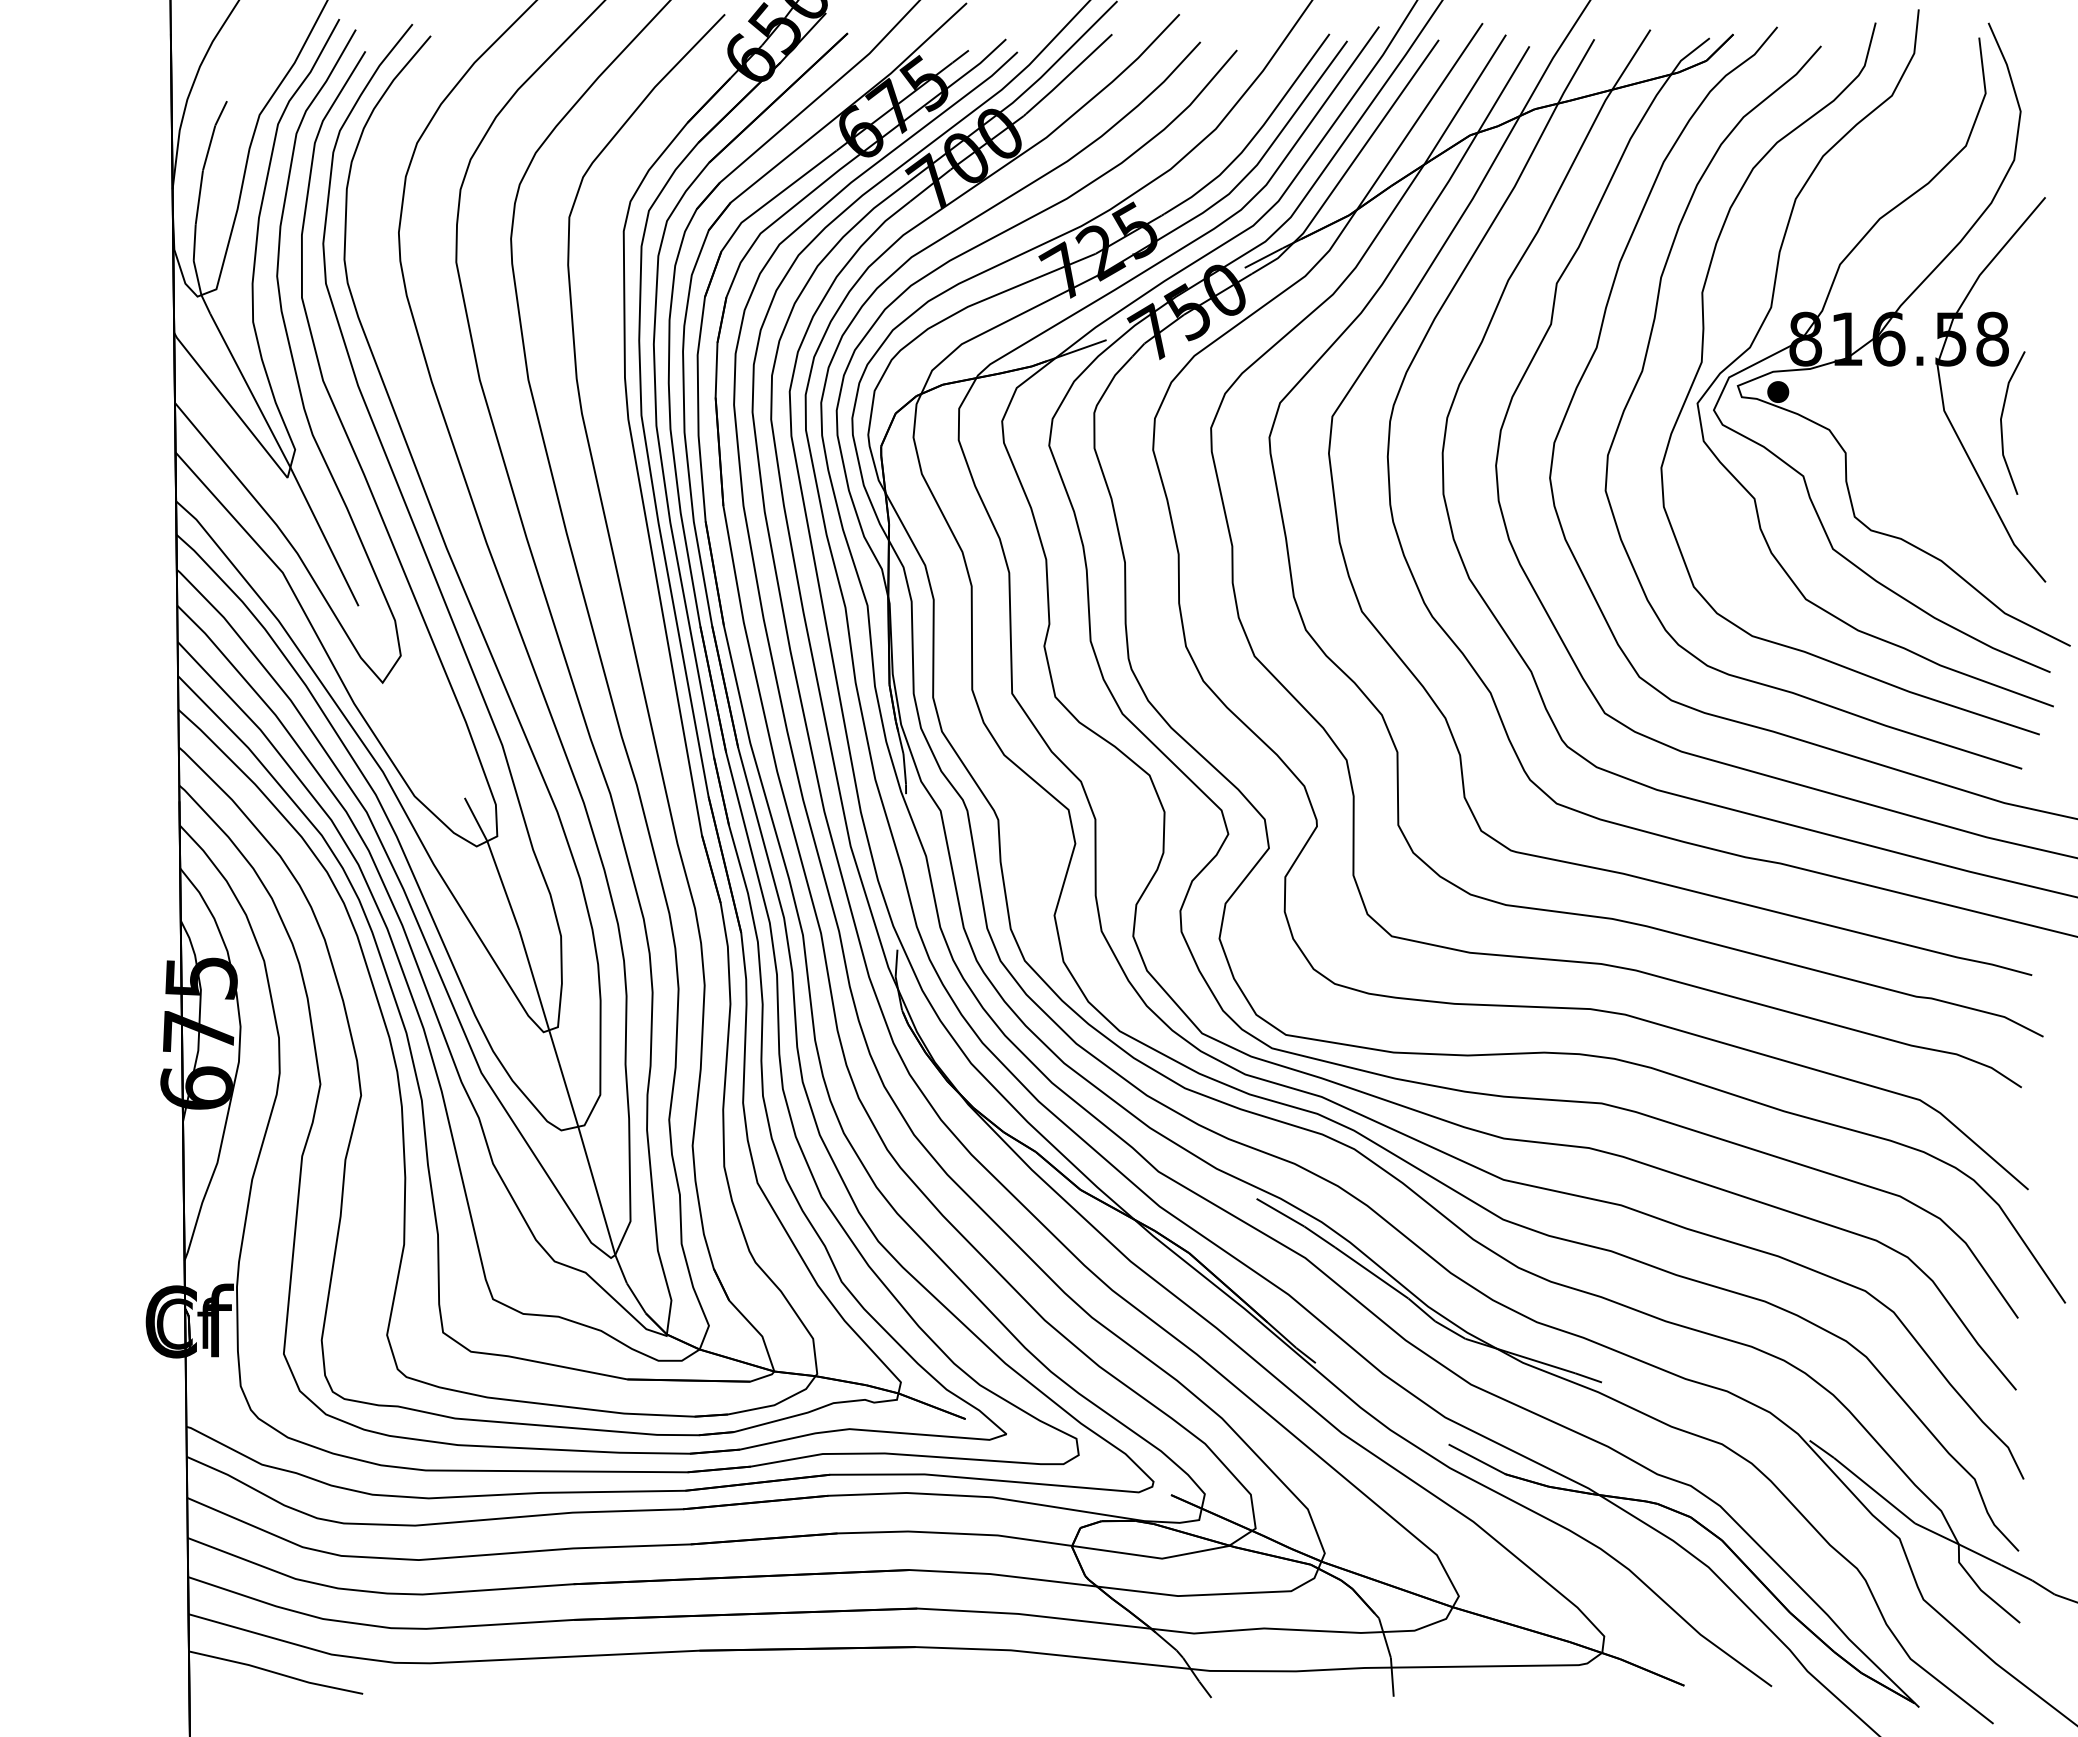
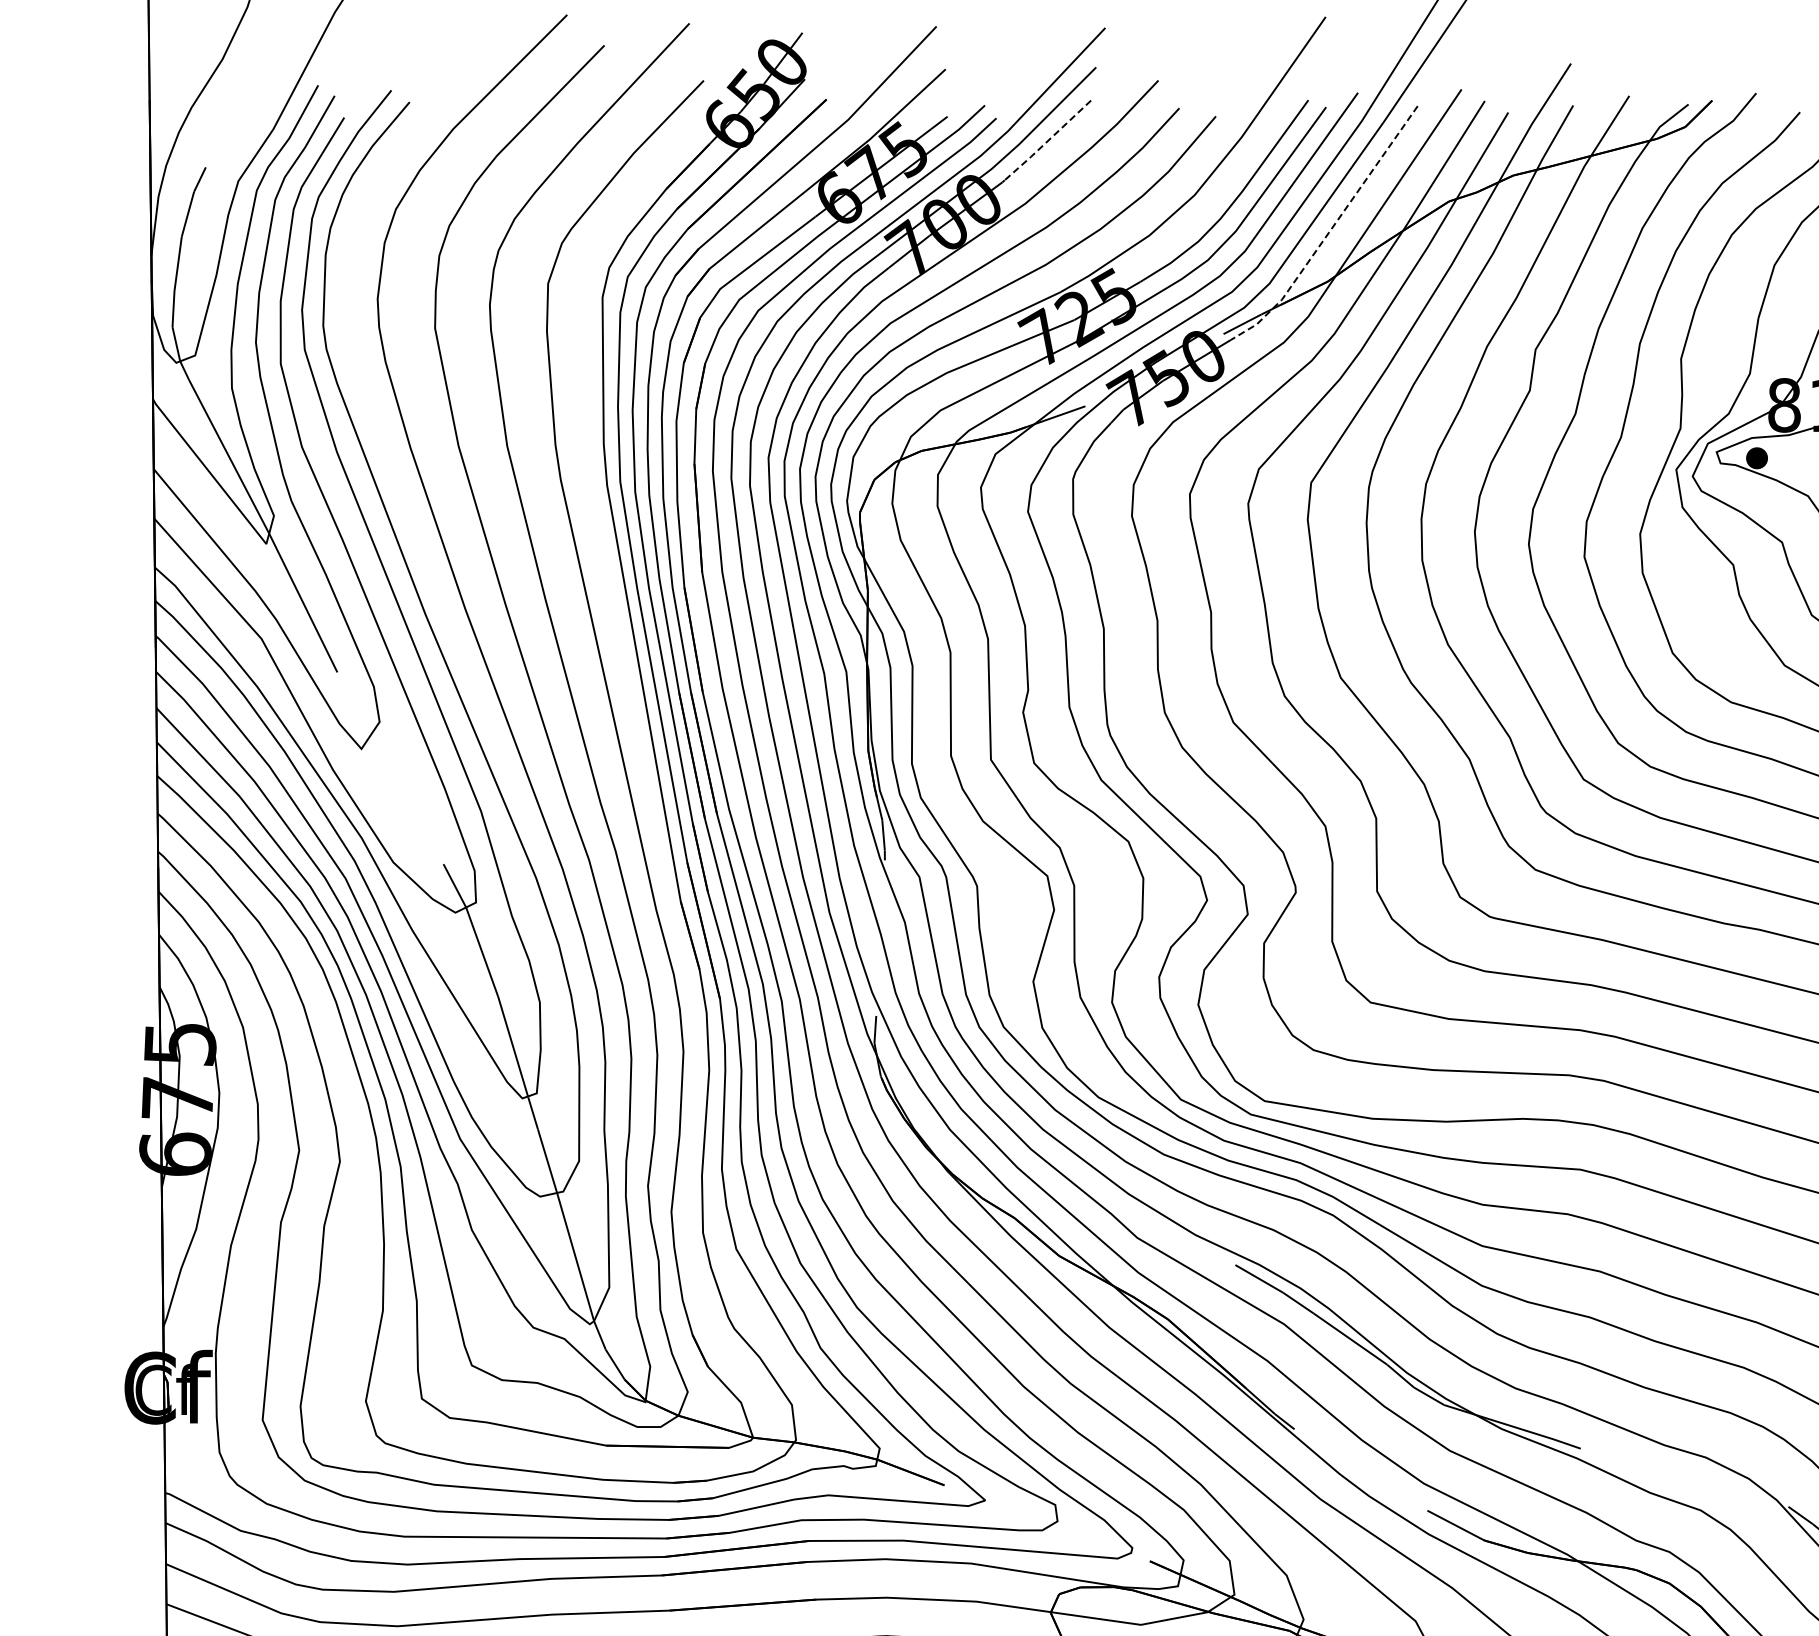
line: (1068, 75) -> (1047, 141), solid -> dashed
line: (1351, 164) -> (1330, 230), solid -> dashed

